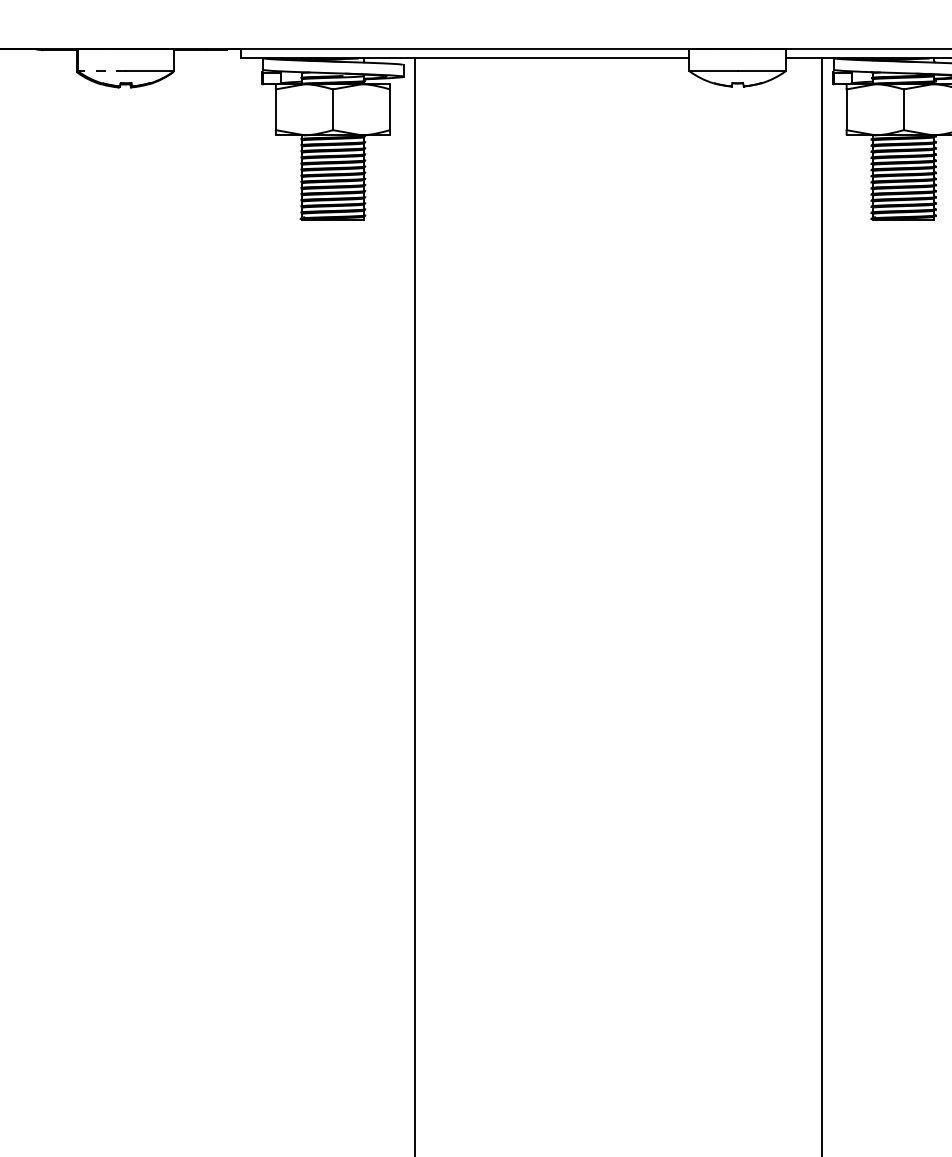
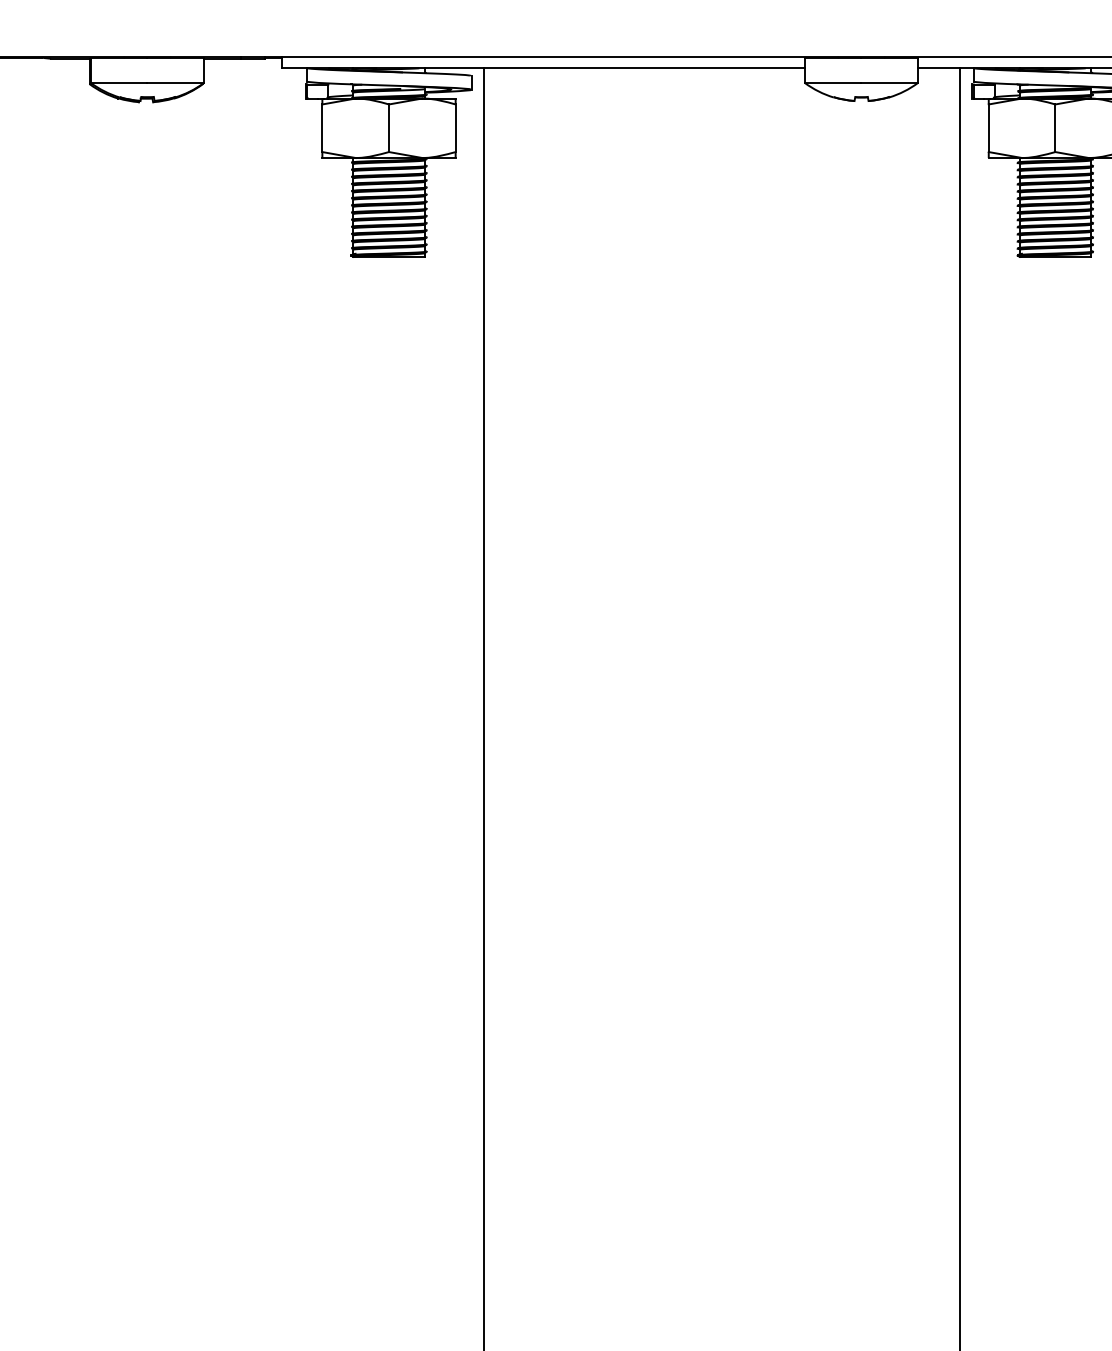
line: (101, 70) -> (118, 82), dashed -> solid

